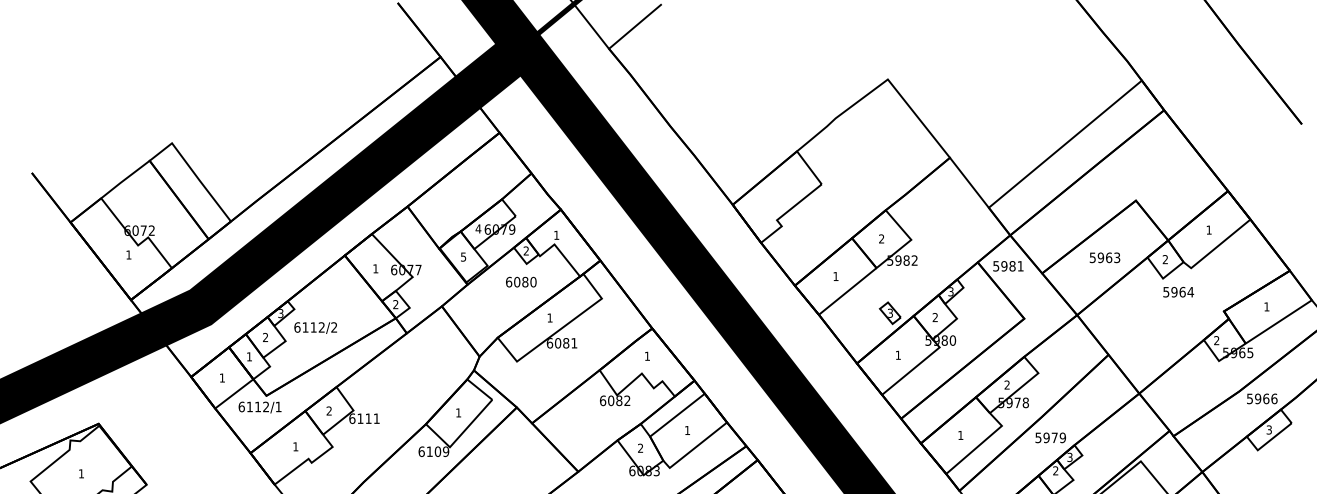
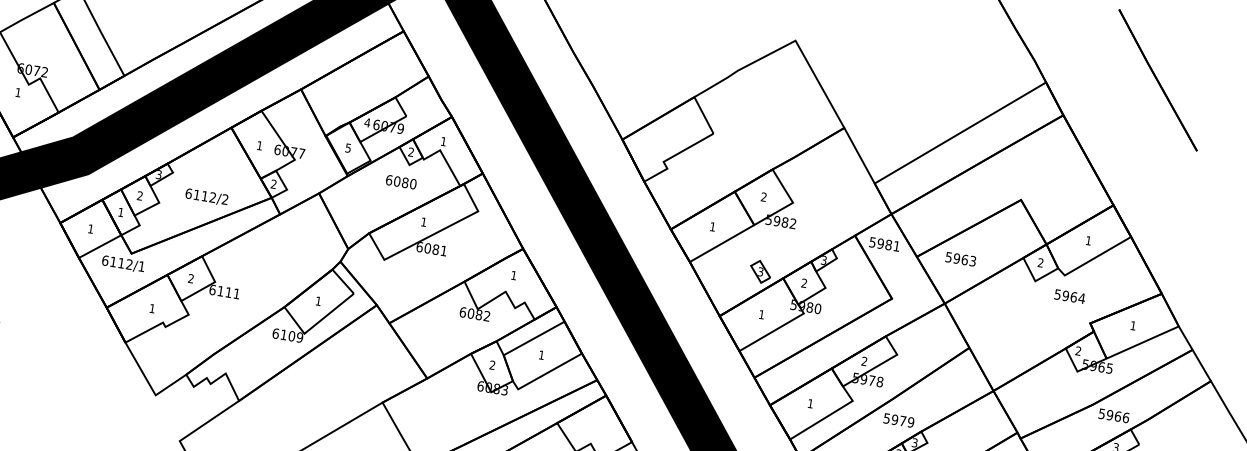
text: (1104, 257) -> (960, 258), moved
text: (1178, 291) -> (1069, 295), moved
text: (315, 327) -> (206, 196), moved

